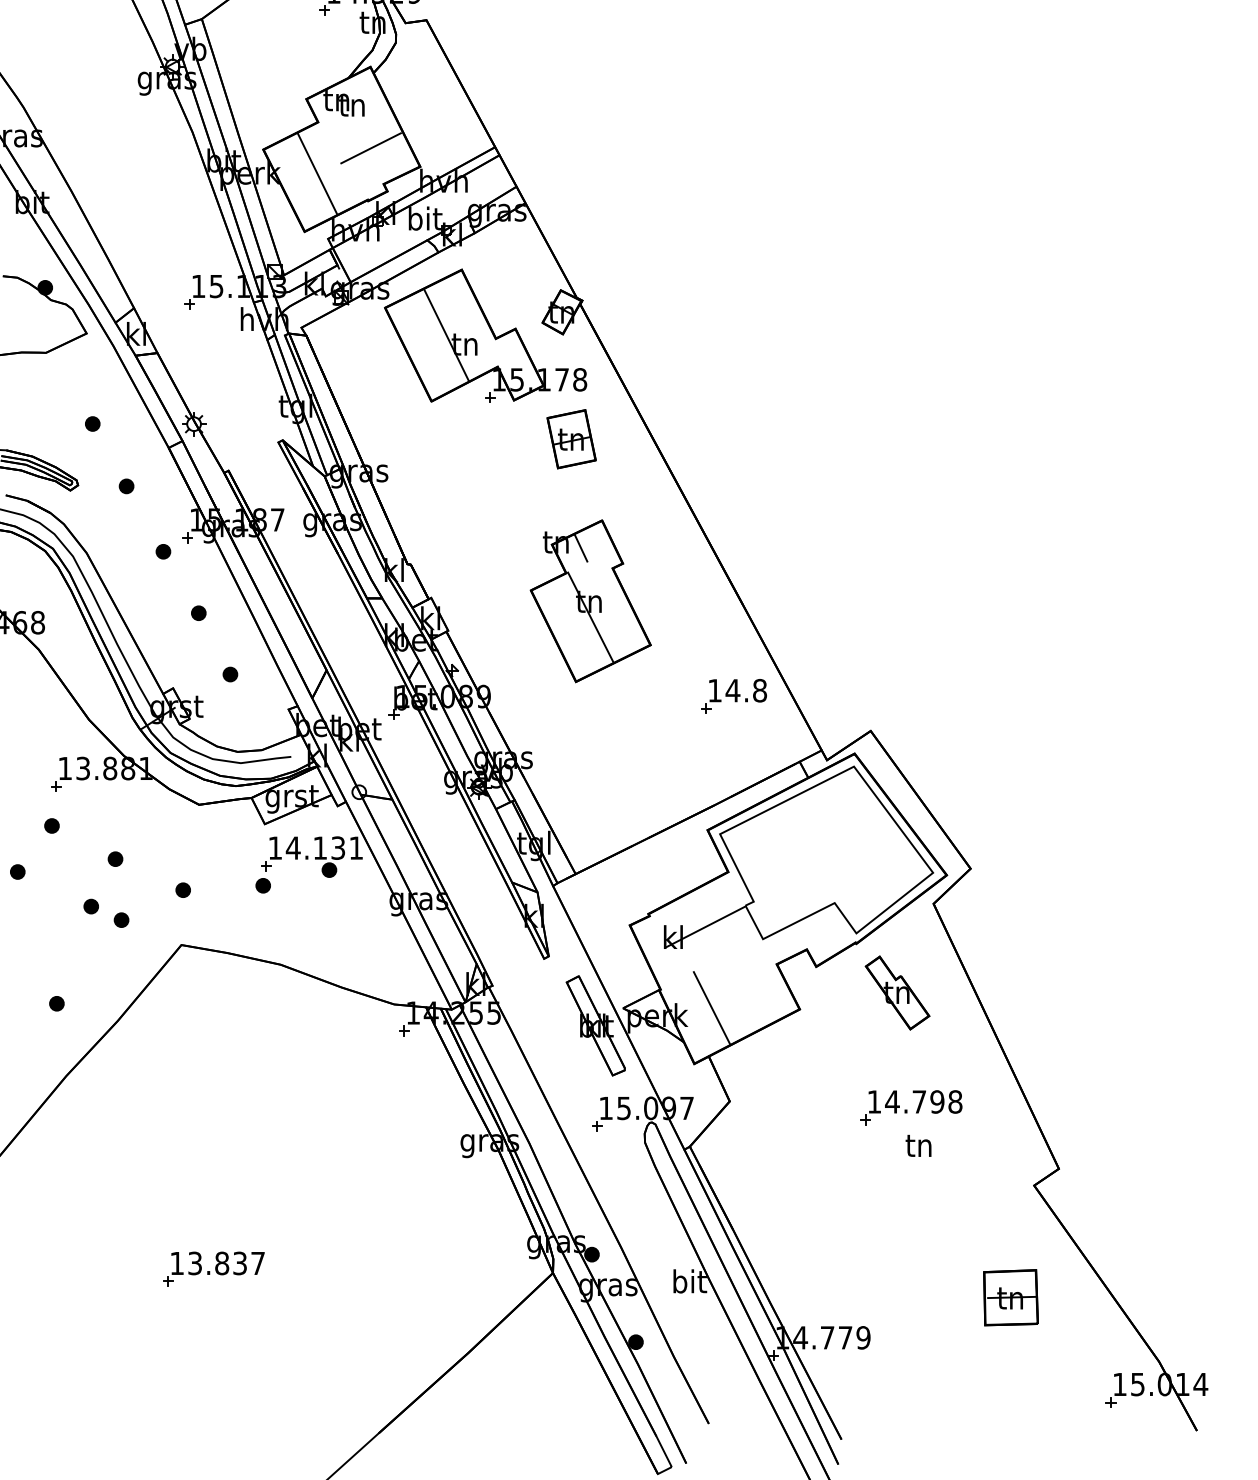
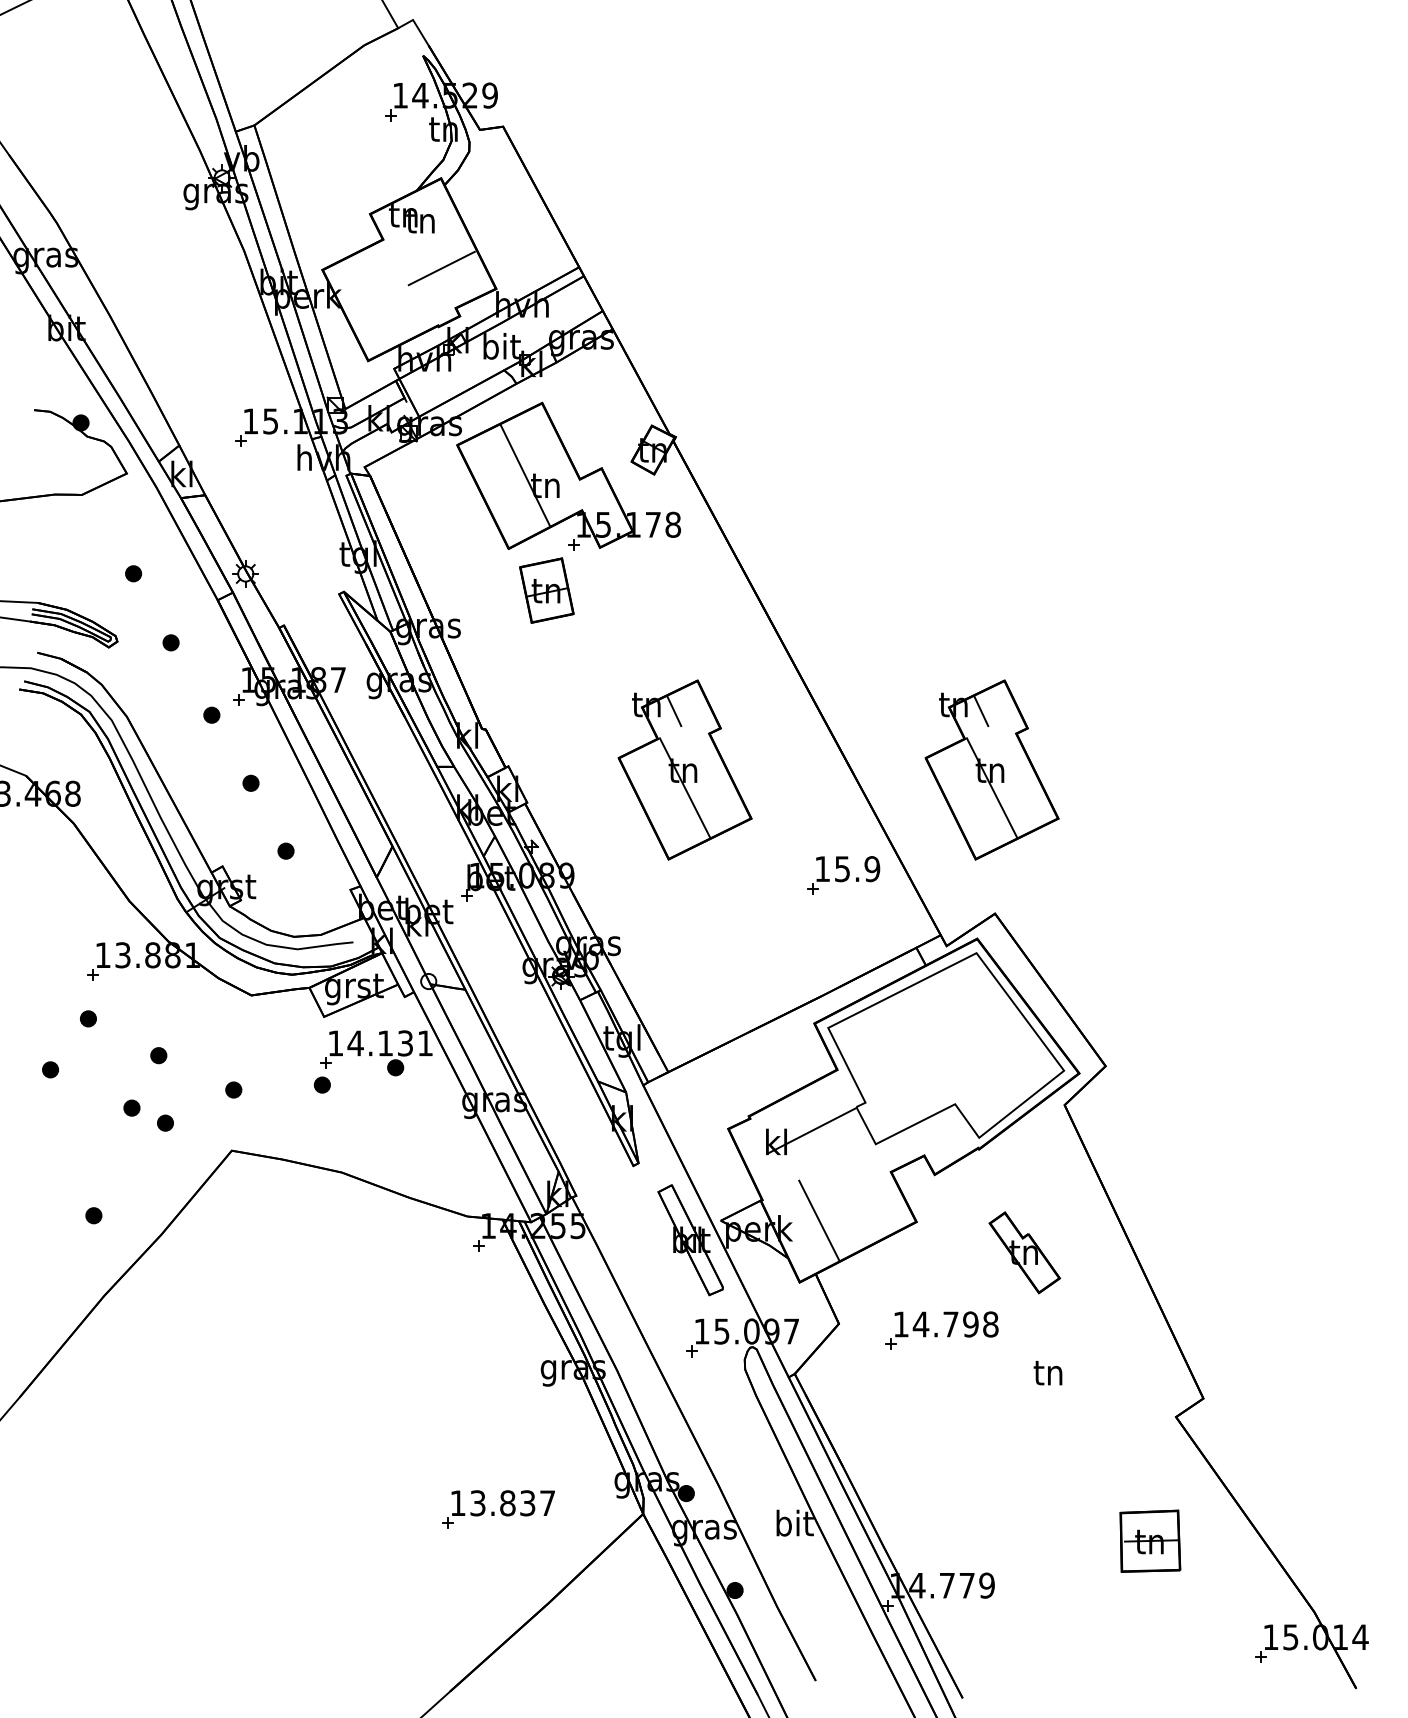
line: (317, 173) -> (382, 296), removed
part: (571, 439) -> (546, 590), moved
part: (867, 600) -> (991, 769), added
text: (746, 691) -> (857, 869), 14.8 -> 15.9
part: (897, 992) -> (1024, 1252), moved
part: (910, 1107) -> (941, 1330), moved
part: (213, 1269) -> (498, 1509), moved

